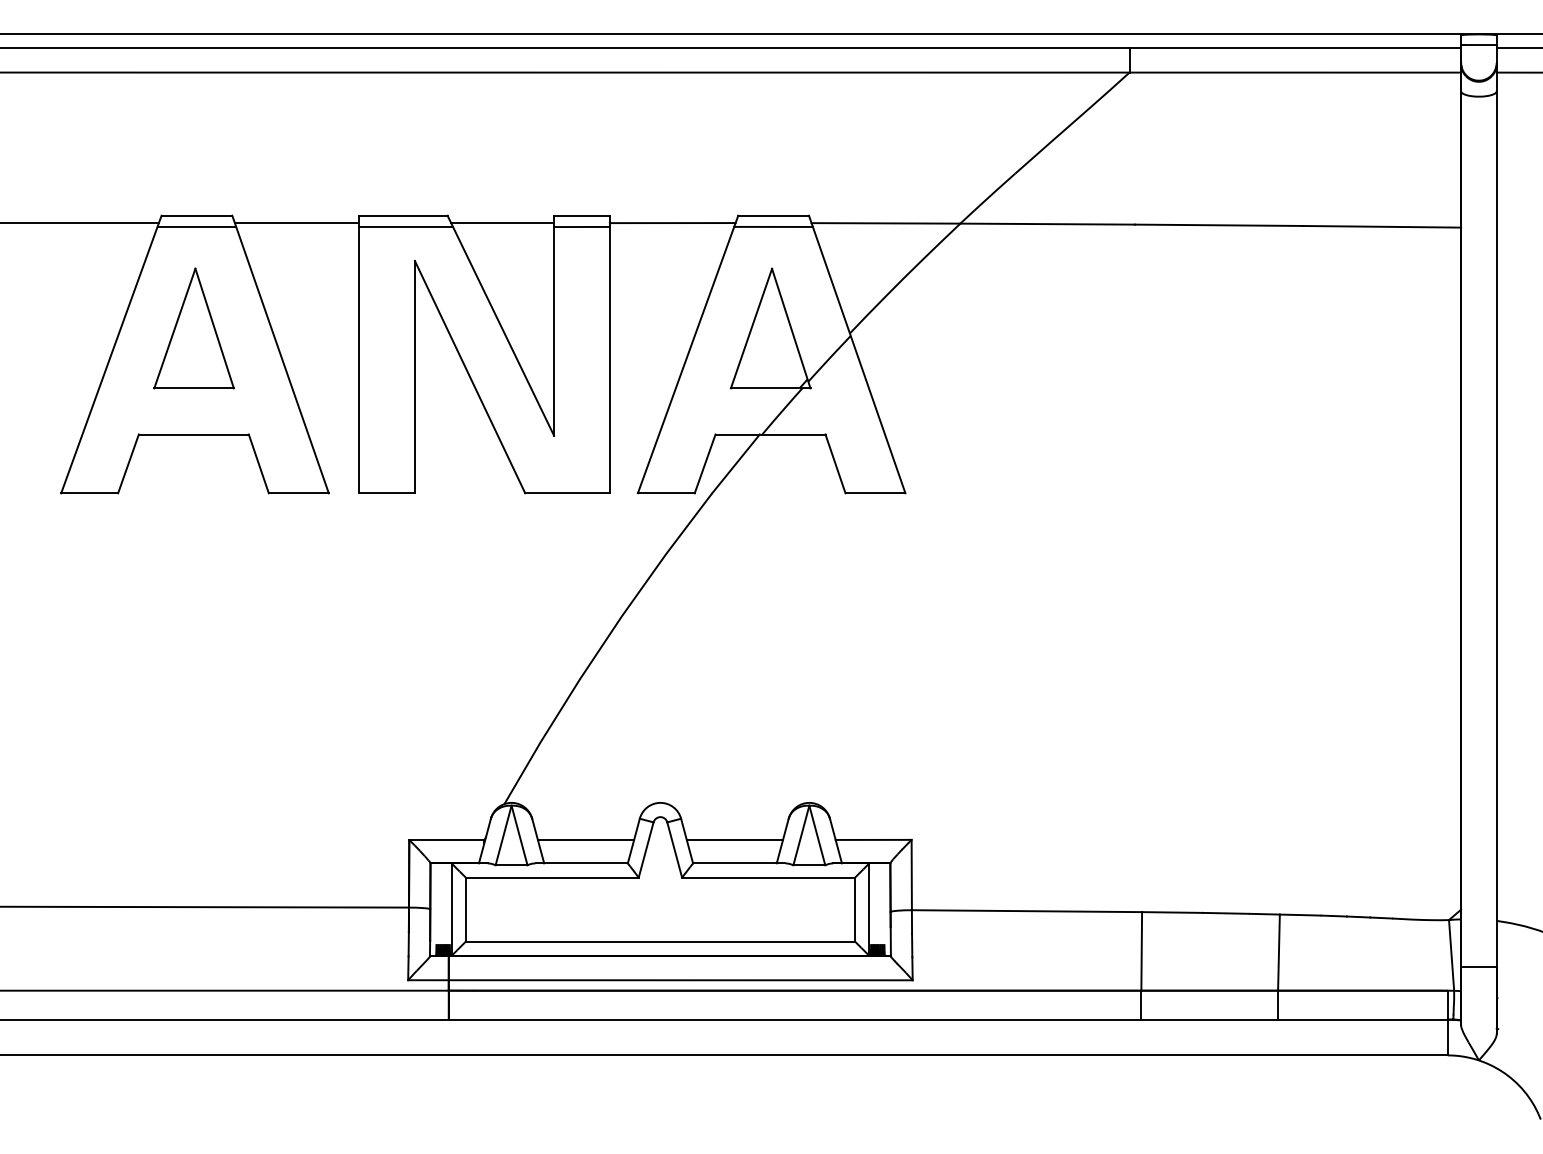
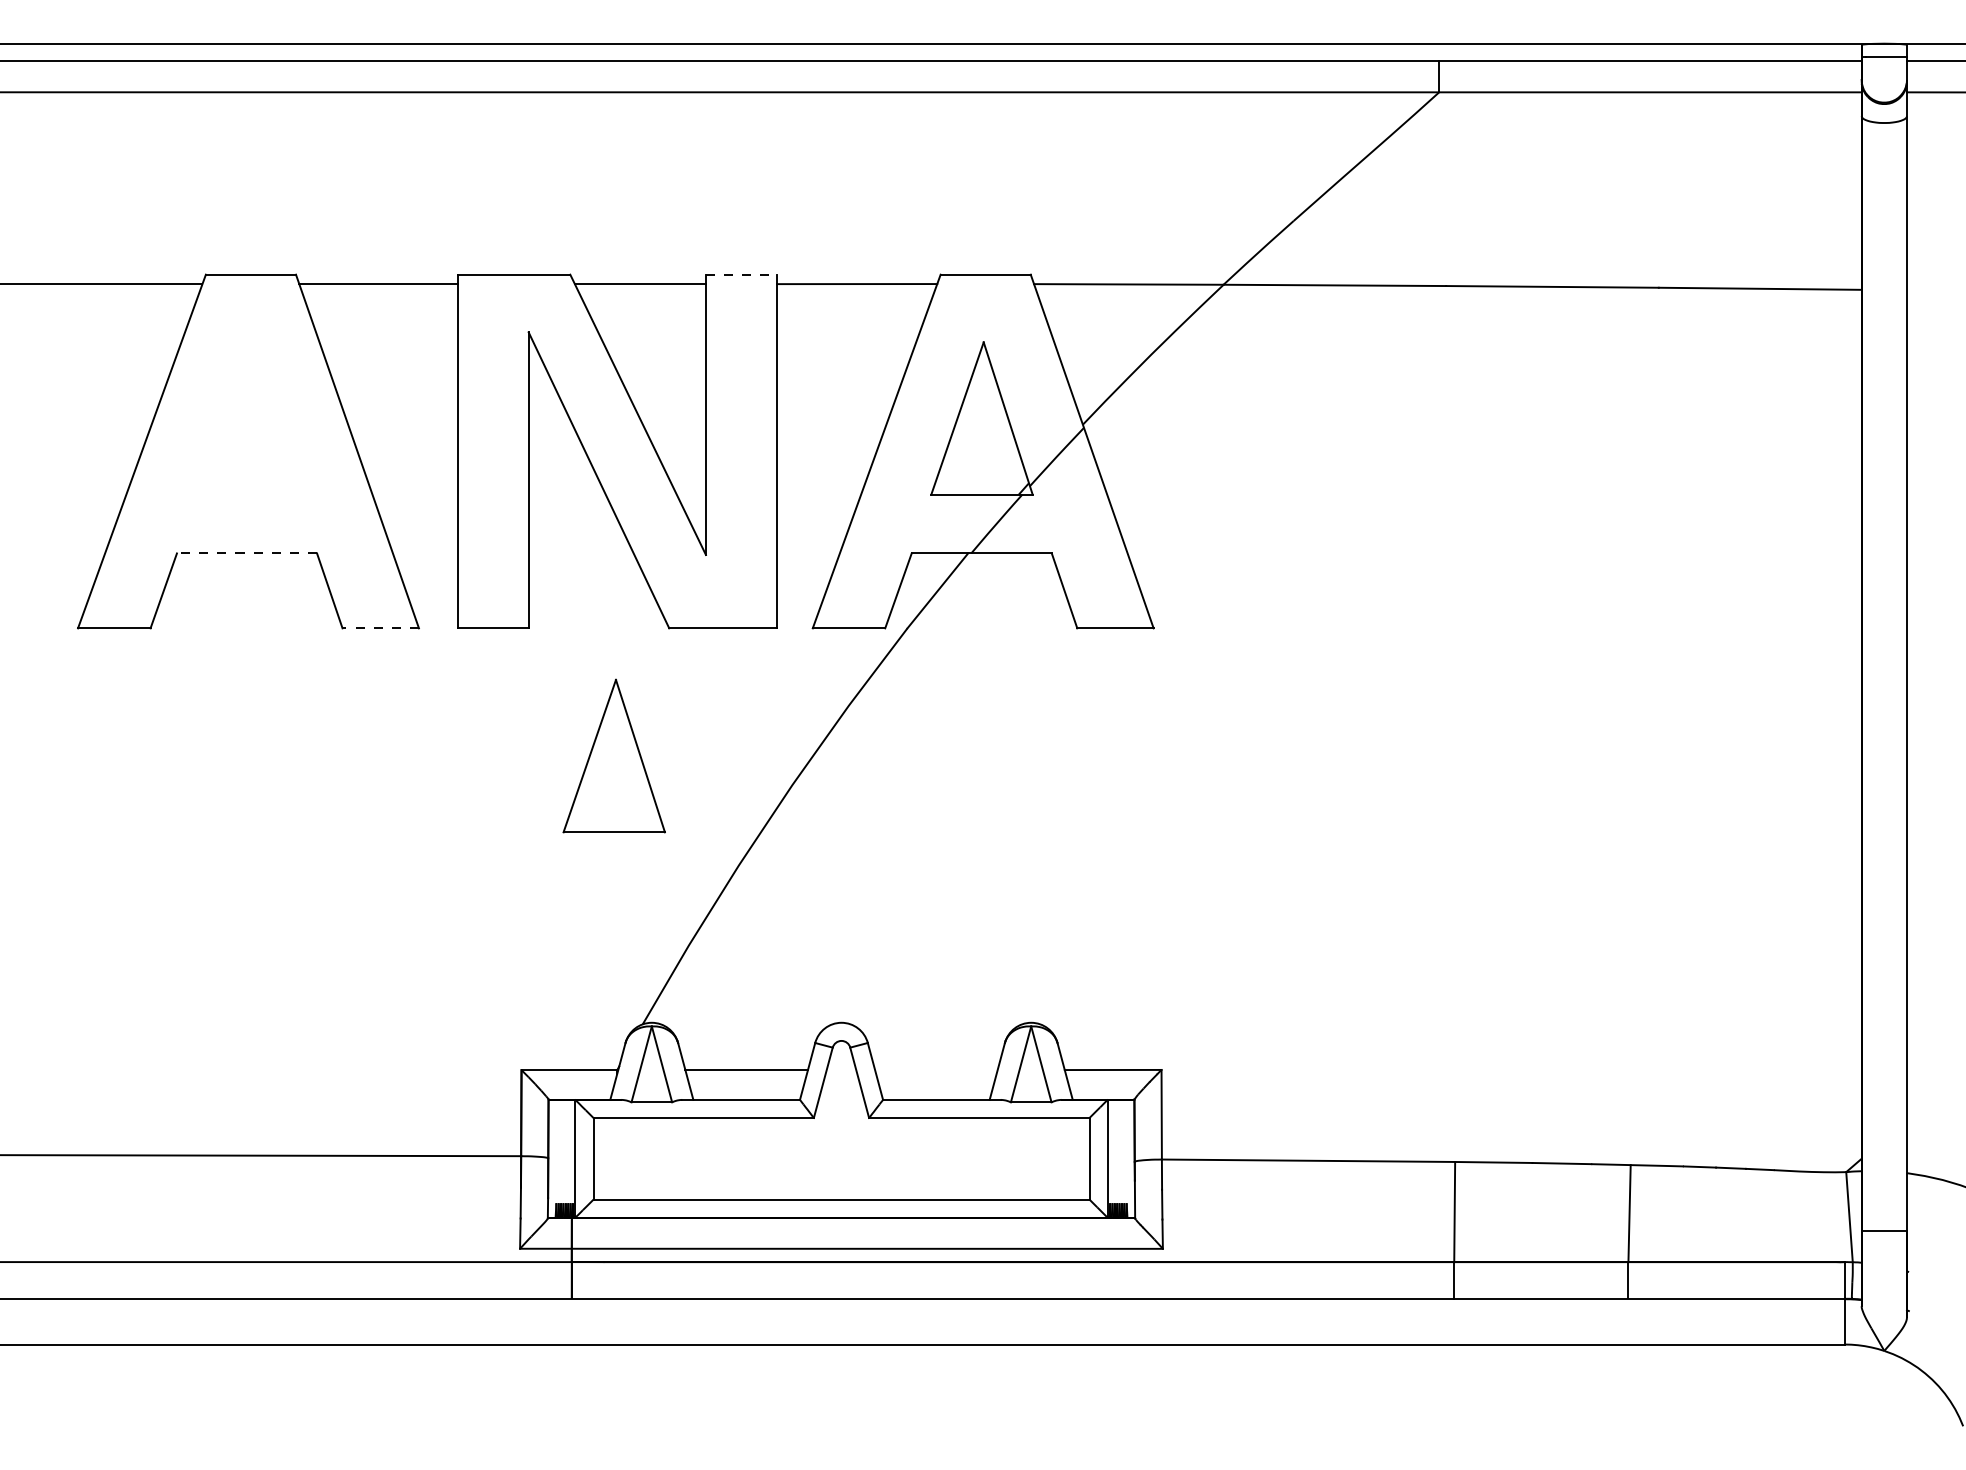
line: (581, 215) -> (740, 274), solid -> dashed
line: (581, 226) -> (740, 288), removed
line: (773, 226) -> (985, 288), removed
line: (196, 227) -> (250, 289), removed
line: (406, 227) -> (517, 289), removed
part: (193, 328) -> (613, 756), moved
line: (193, 434) -> (246, 553), solid -> dashed
line: (298, 493) -> (380, 628), solid -> dashed
line: (734, 839) -> (935, 1069), removed

